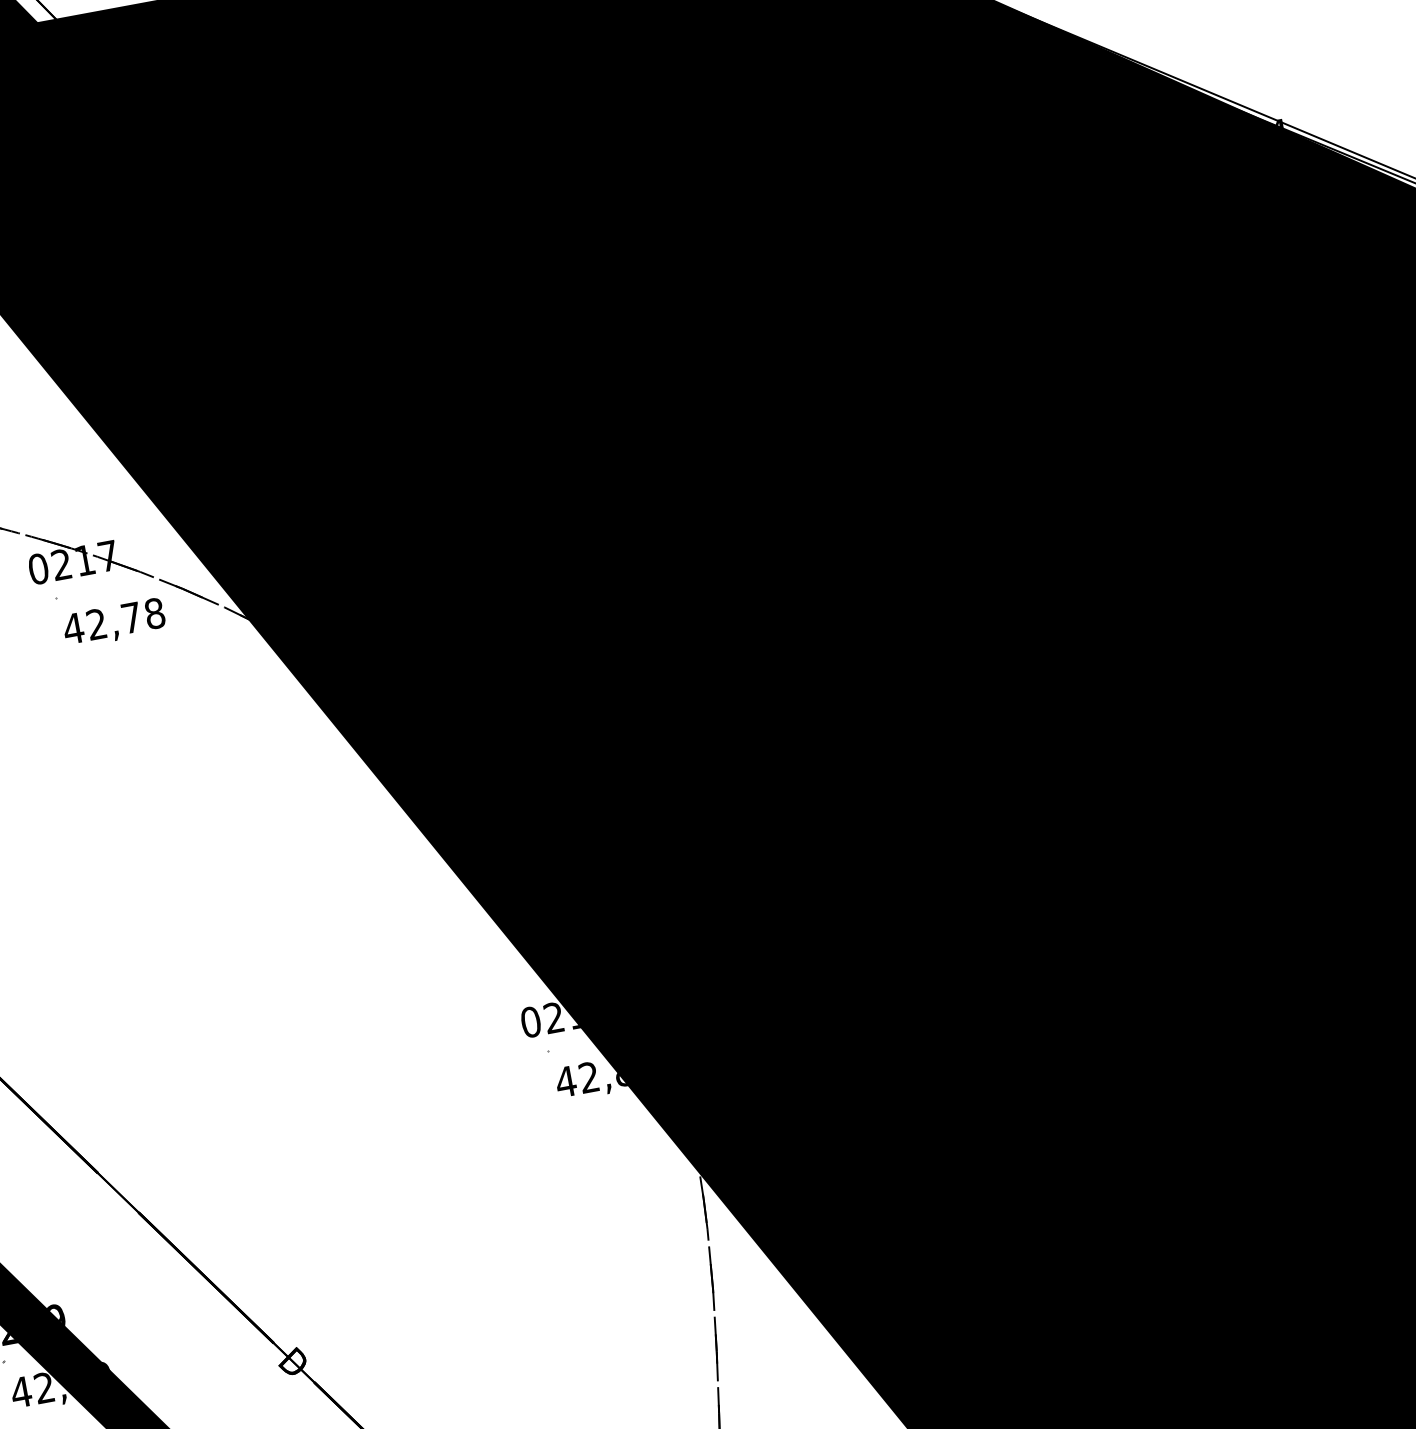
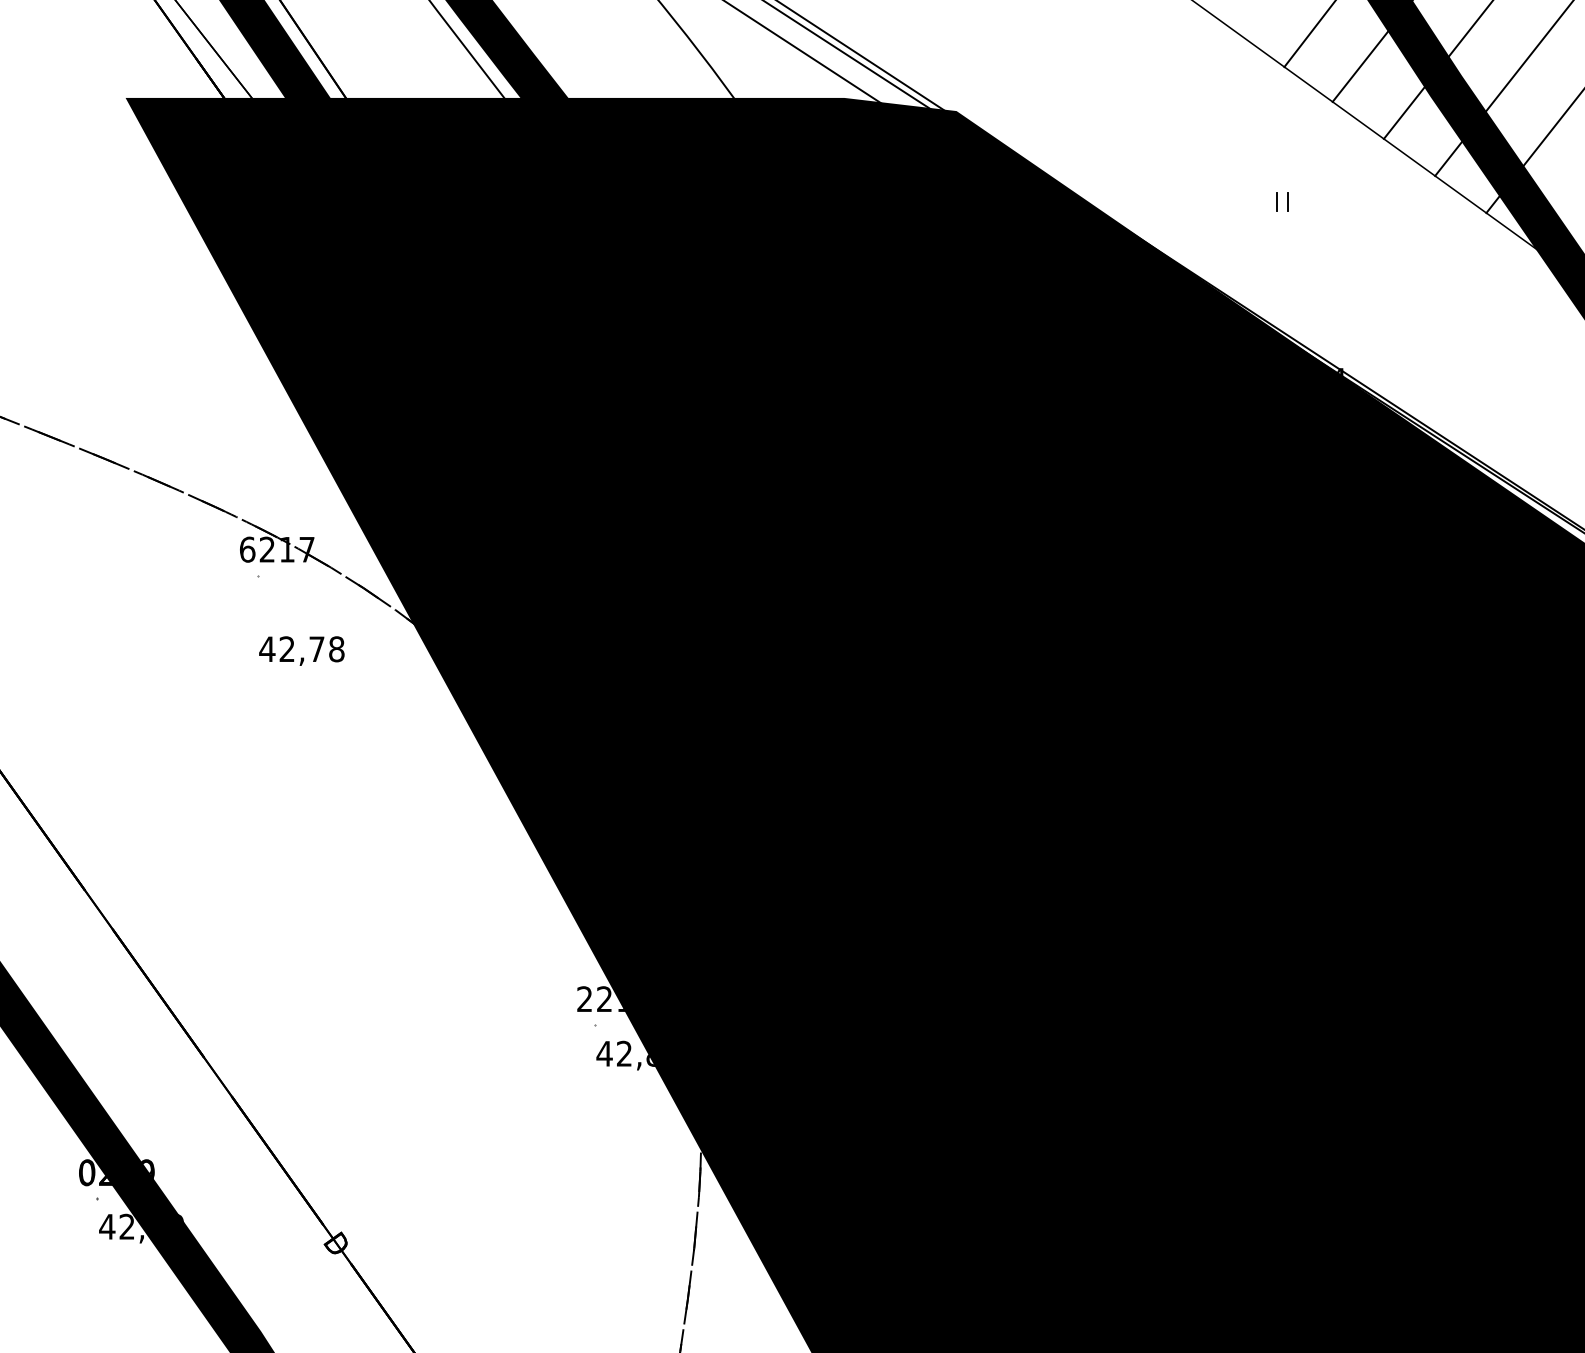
text: (38, 568) -> (247, 549), 0 -> 6
text: (113, 622) -> (301, 650), moved
text: (530, 1022) -> (584, 999), 0 -> 2

